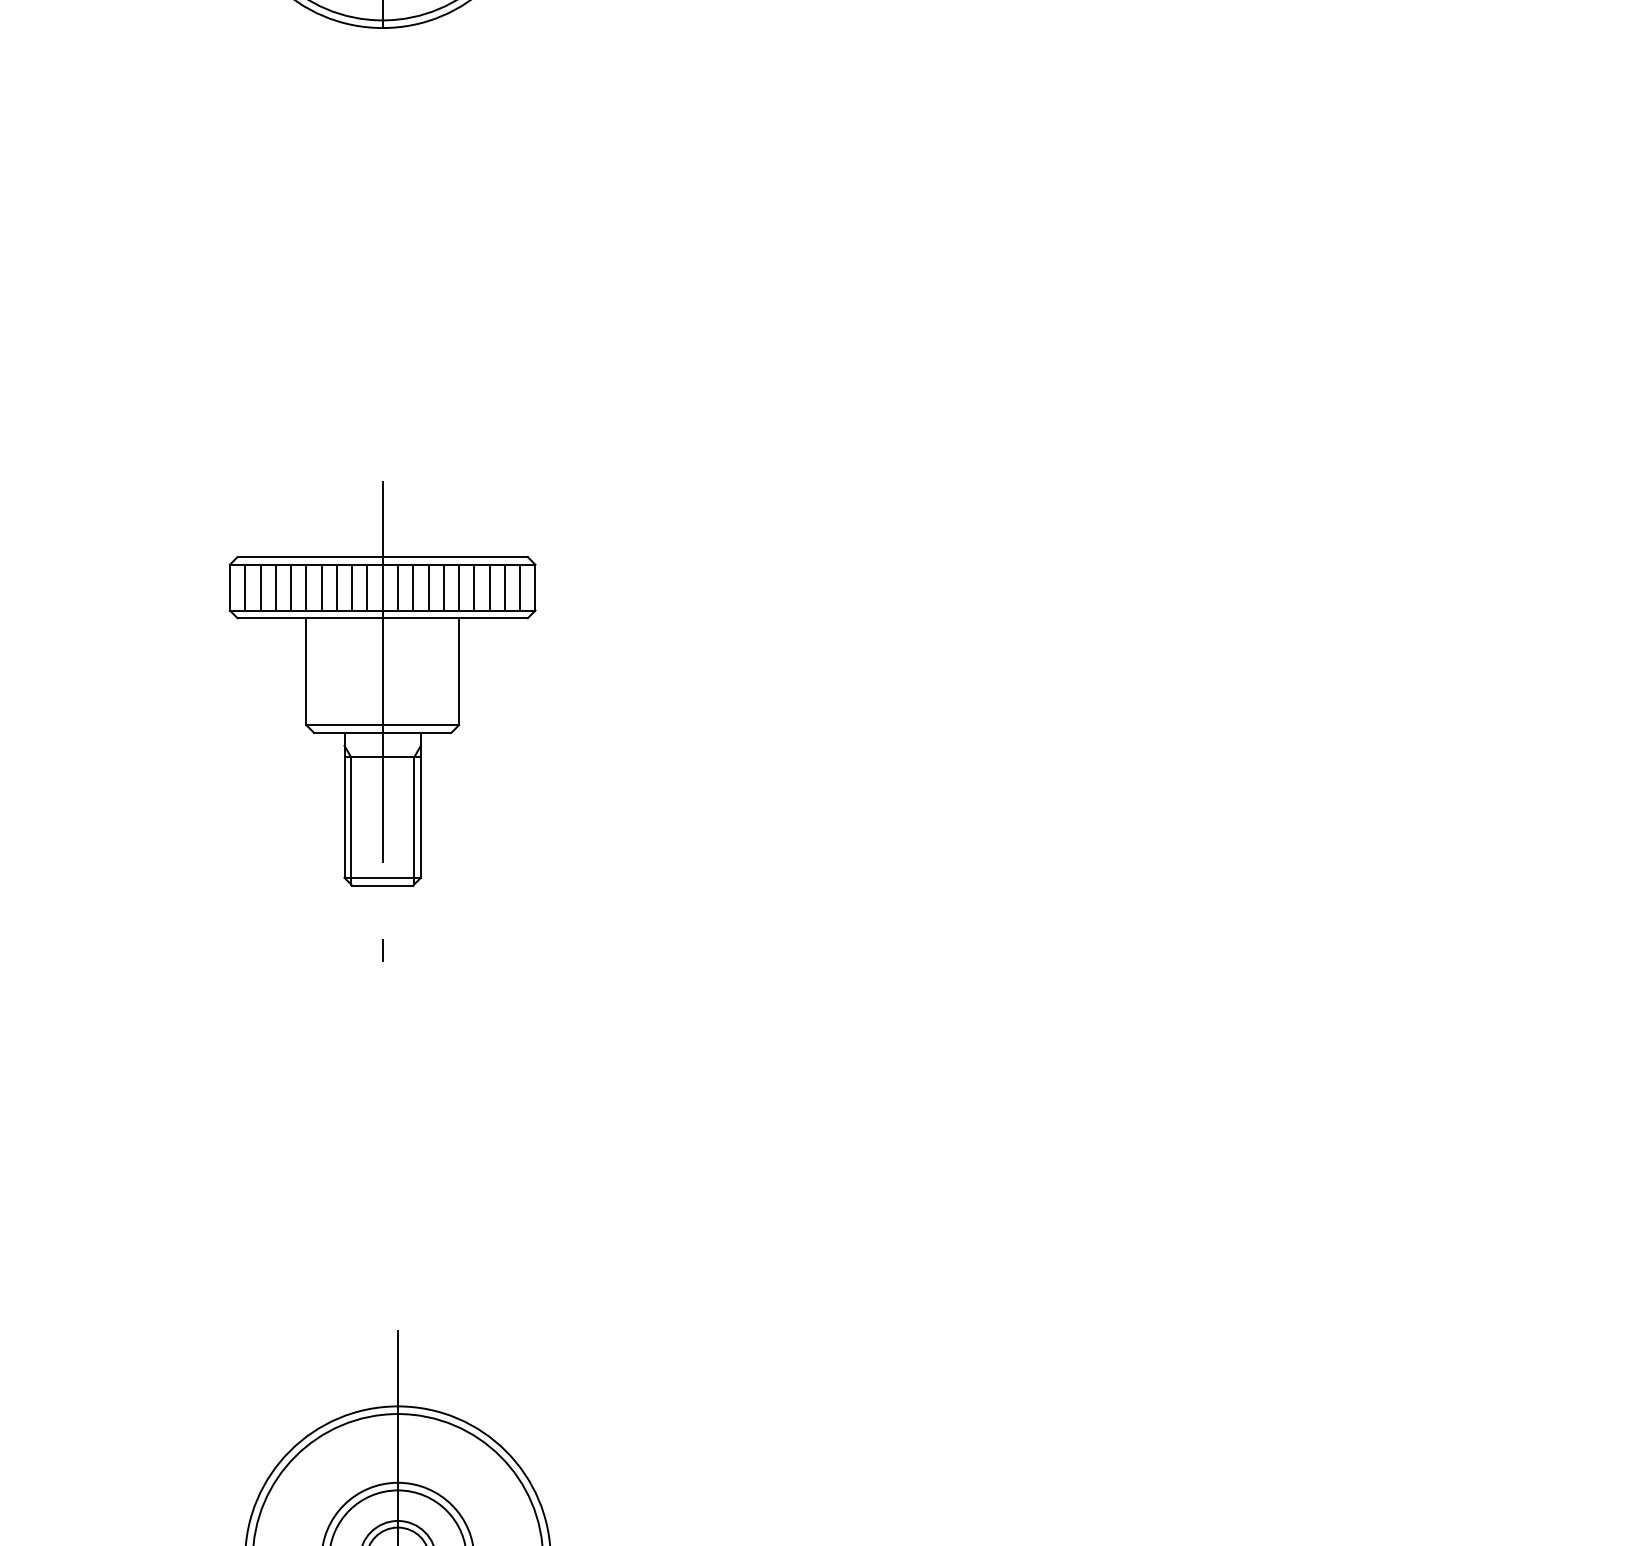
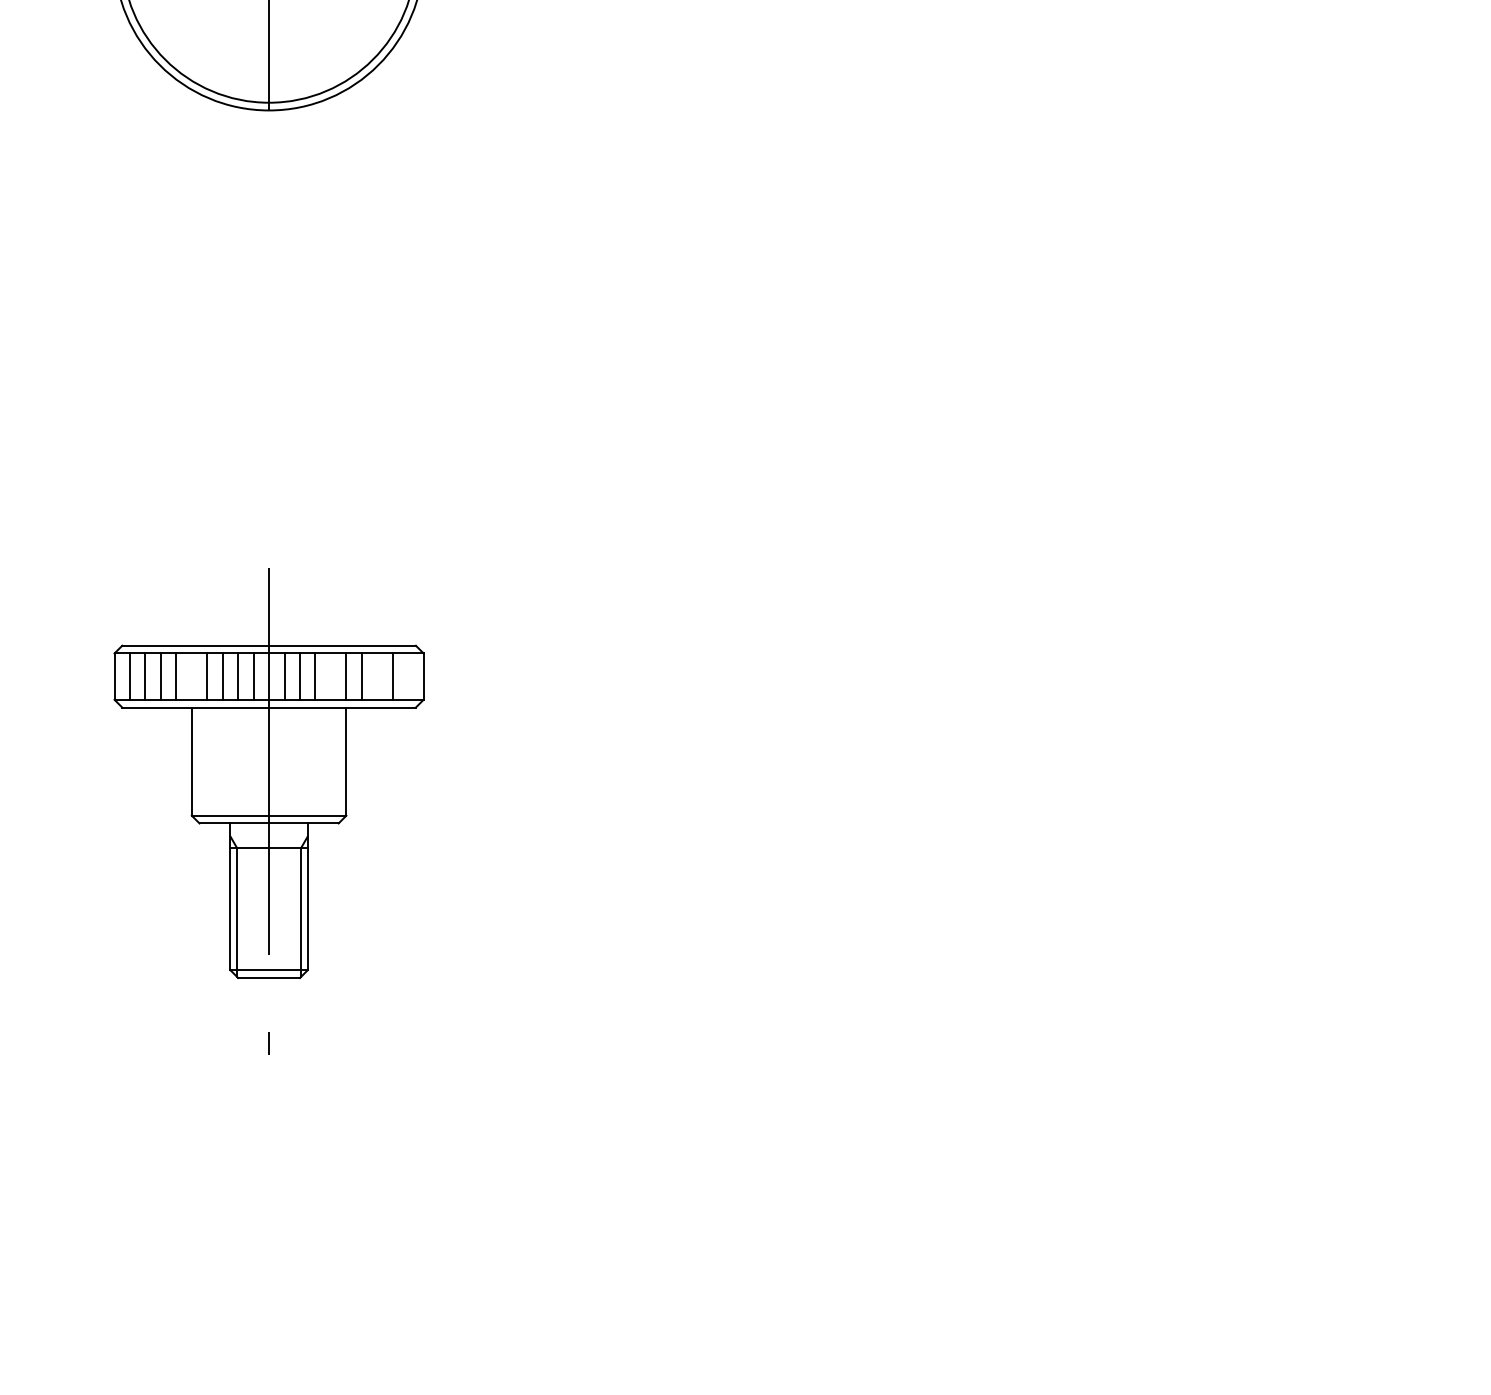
line: (306, 587) -> (191, 676), removed
line: (443, 587) -> (330, 676), removed
line: (489, 587) -> (377, 676), removed
line: (520, 587) -> (408, 676), removed

